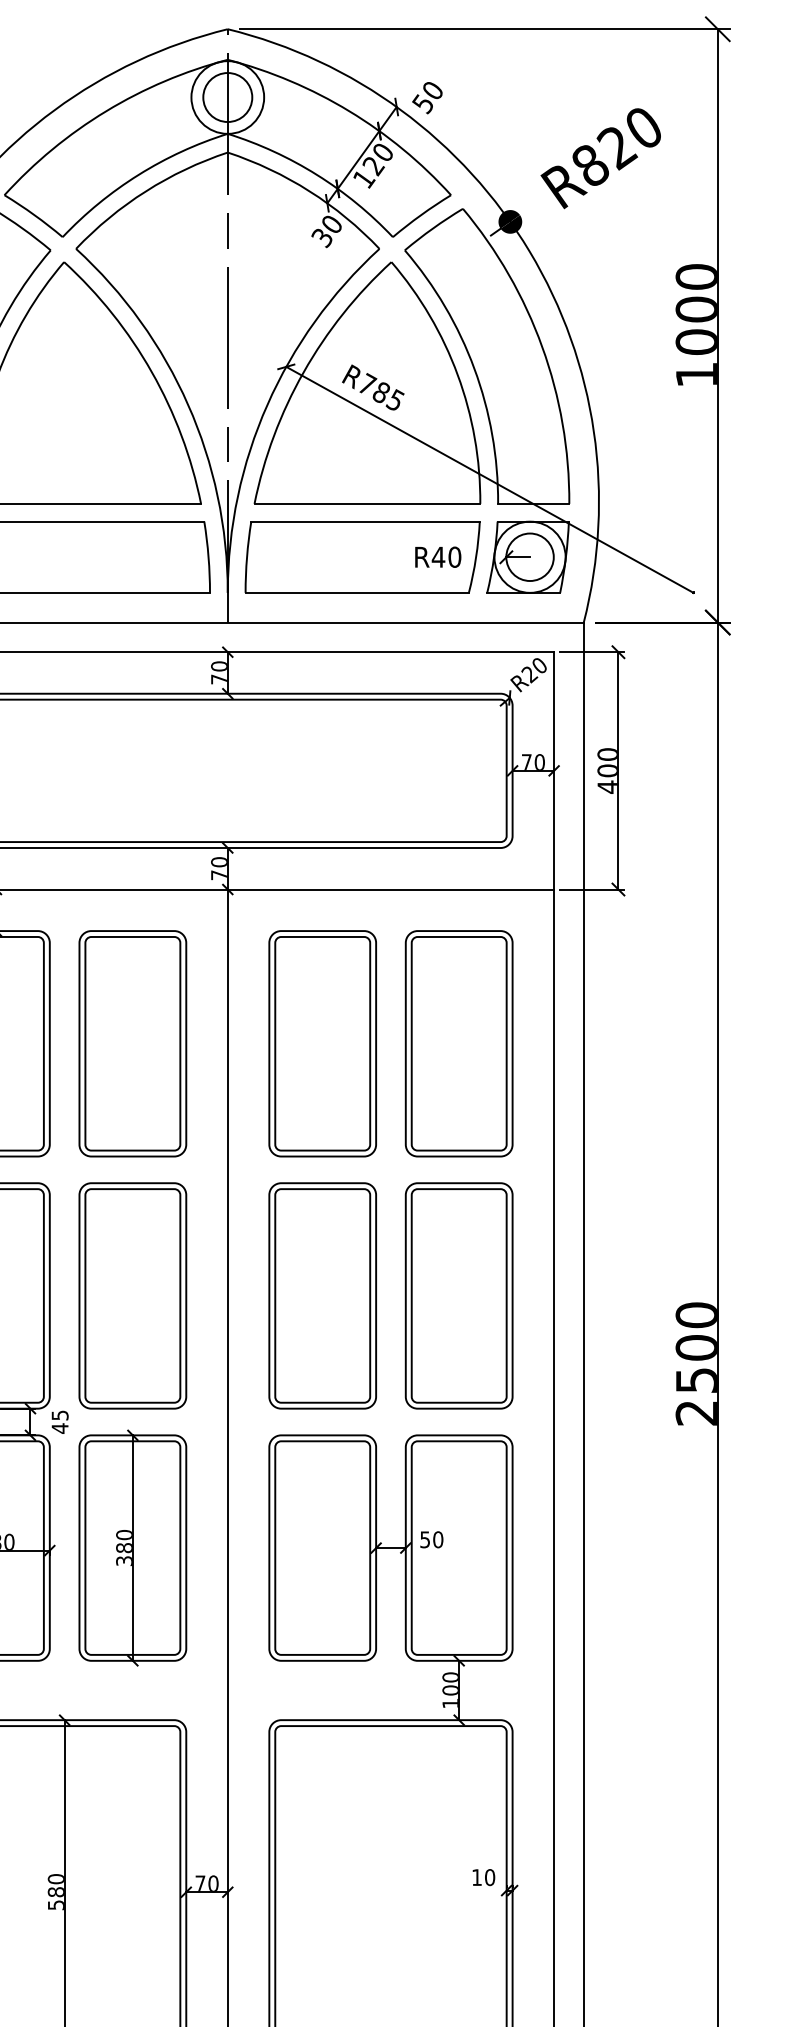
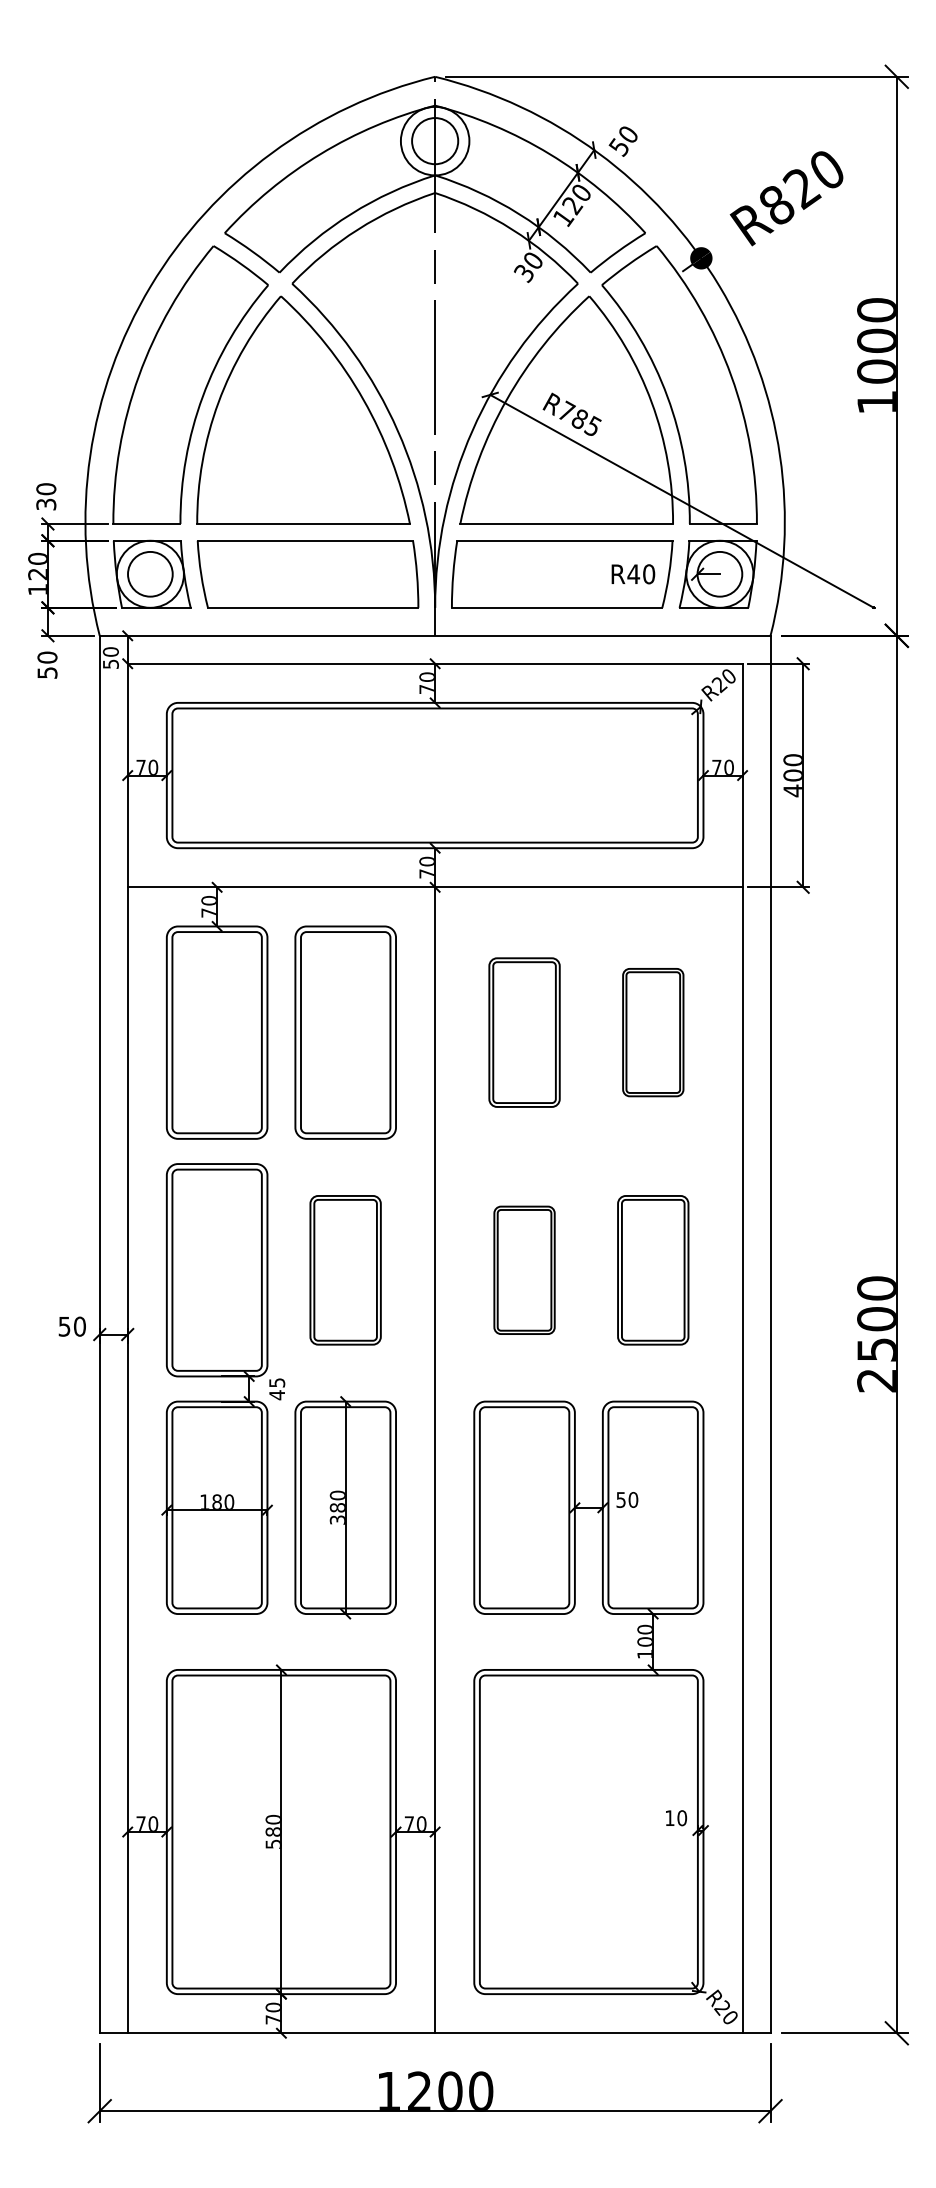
part: (322, 1043) -> (524, 1032), size x0.7
part: (459, 1043) -> (653, 1032), size x0.6
part: (132, 1296) -> (345, 1270), size x0.7
part: (322, 1296) -> (524, 1270), size x0.6
part: (459, 1296) -> (653, 1270), size x0.7

